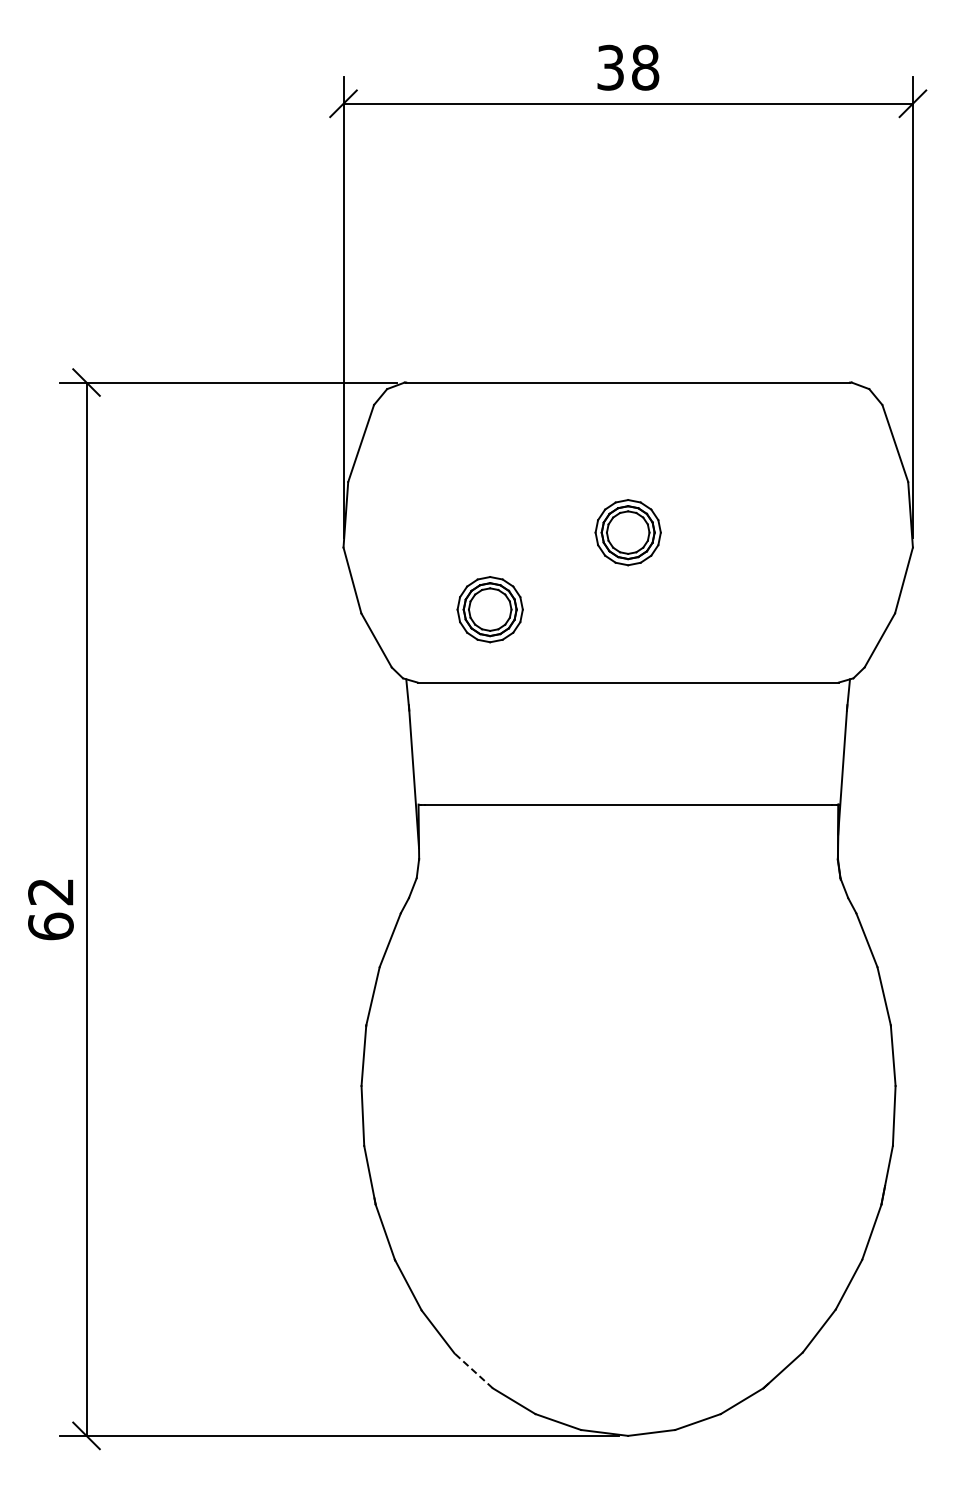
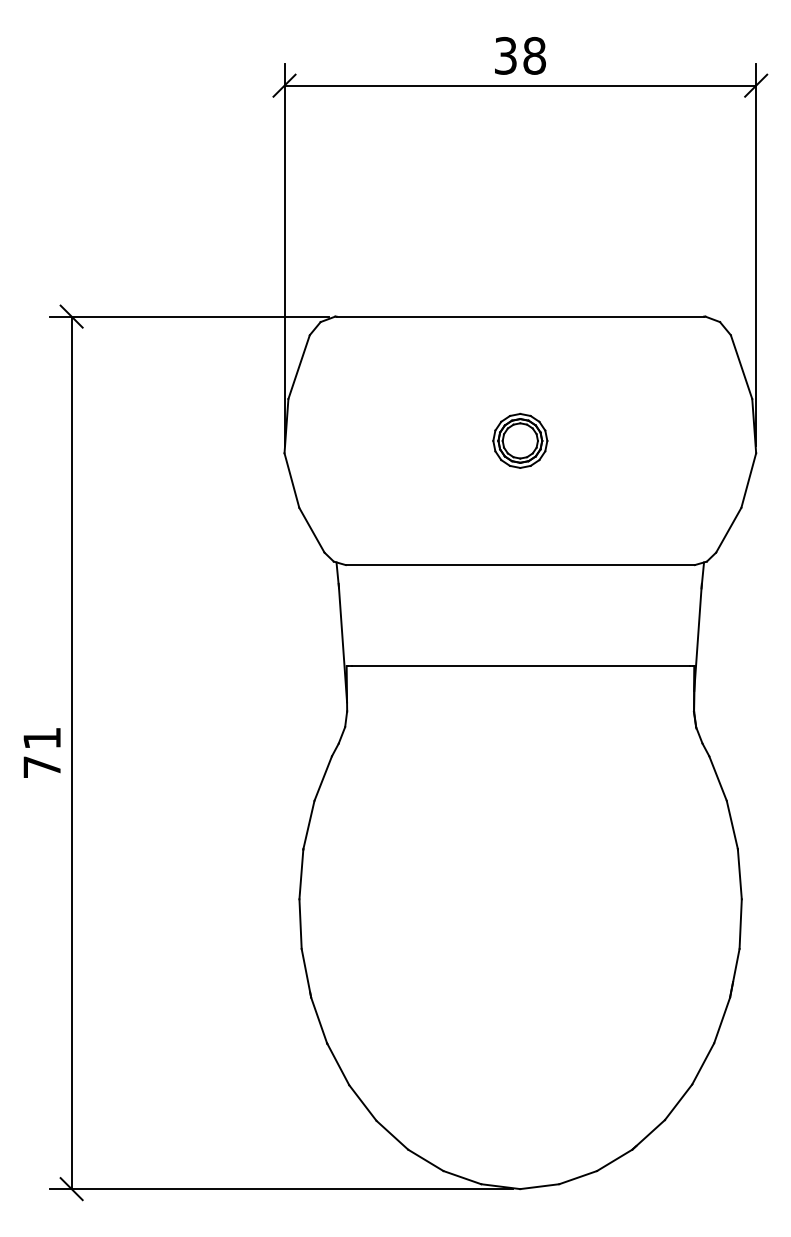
part: (489, 609) -> (405, 504), removed
text: (50, 909) -> (41, 753), 62 -> 71
line: (473, 1370) -> (392, 1134), dashed -> solid

